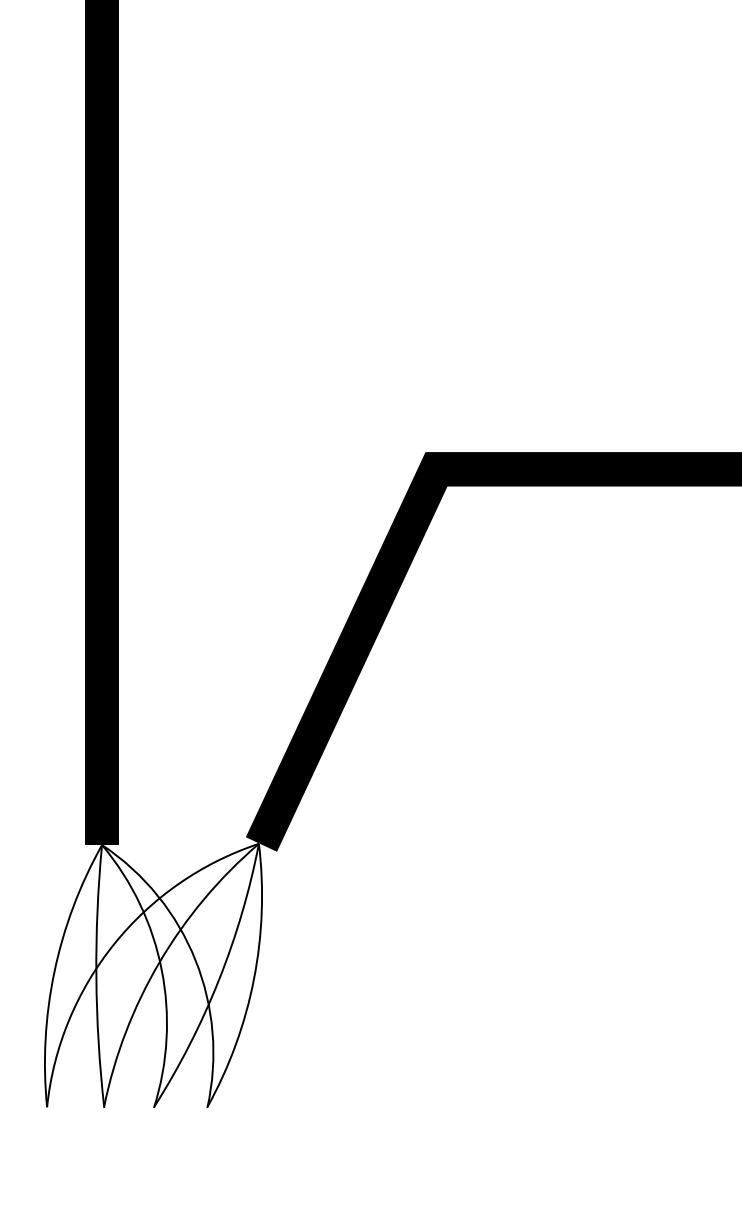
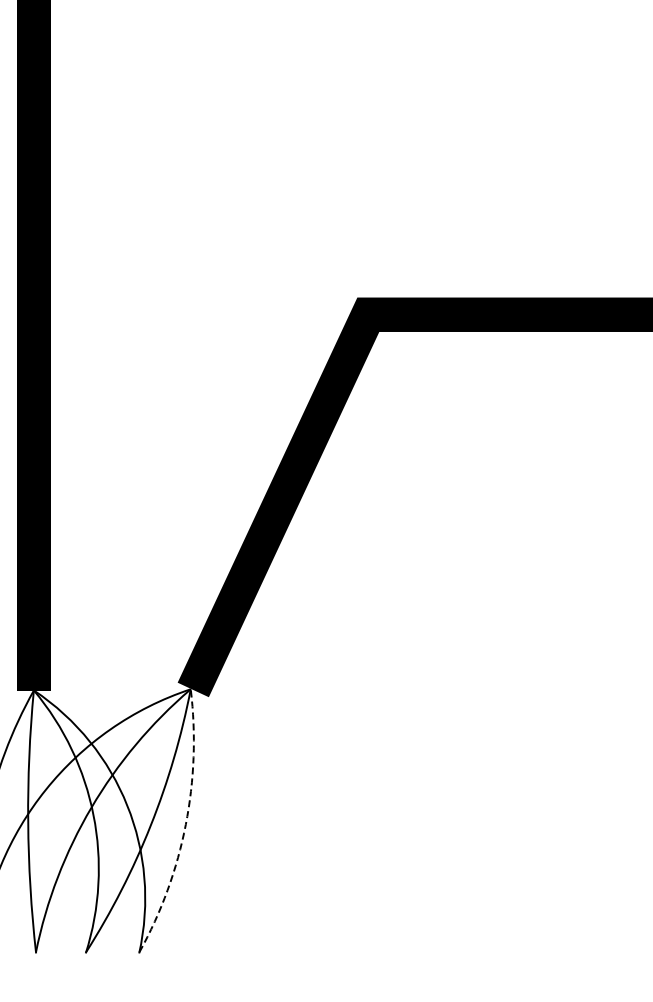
arc: (253, 979) -> (185, 824), solid -> dashed

